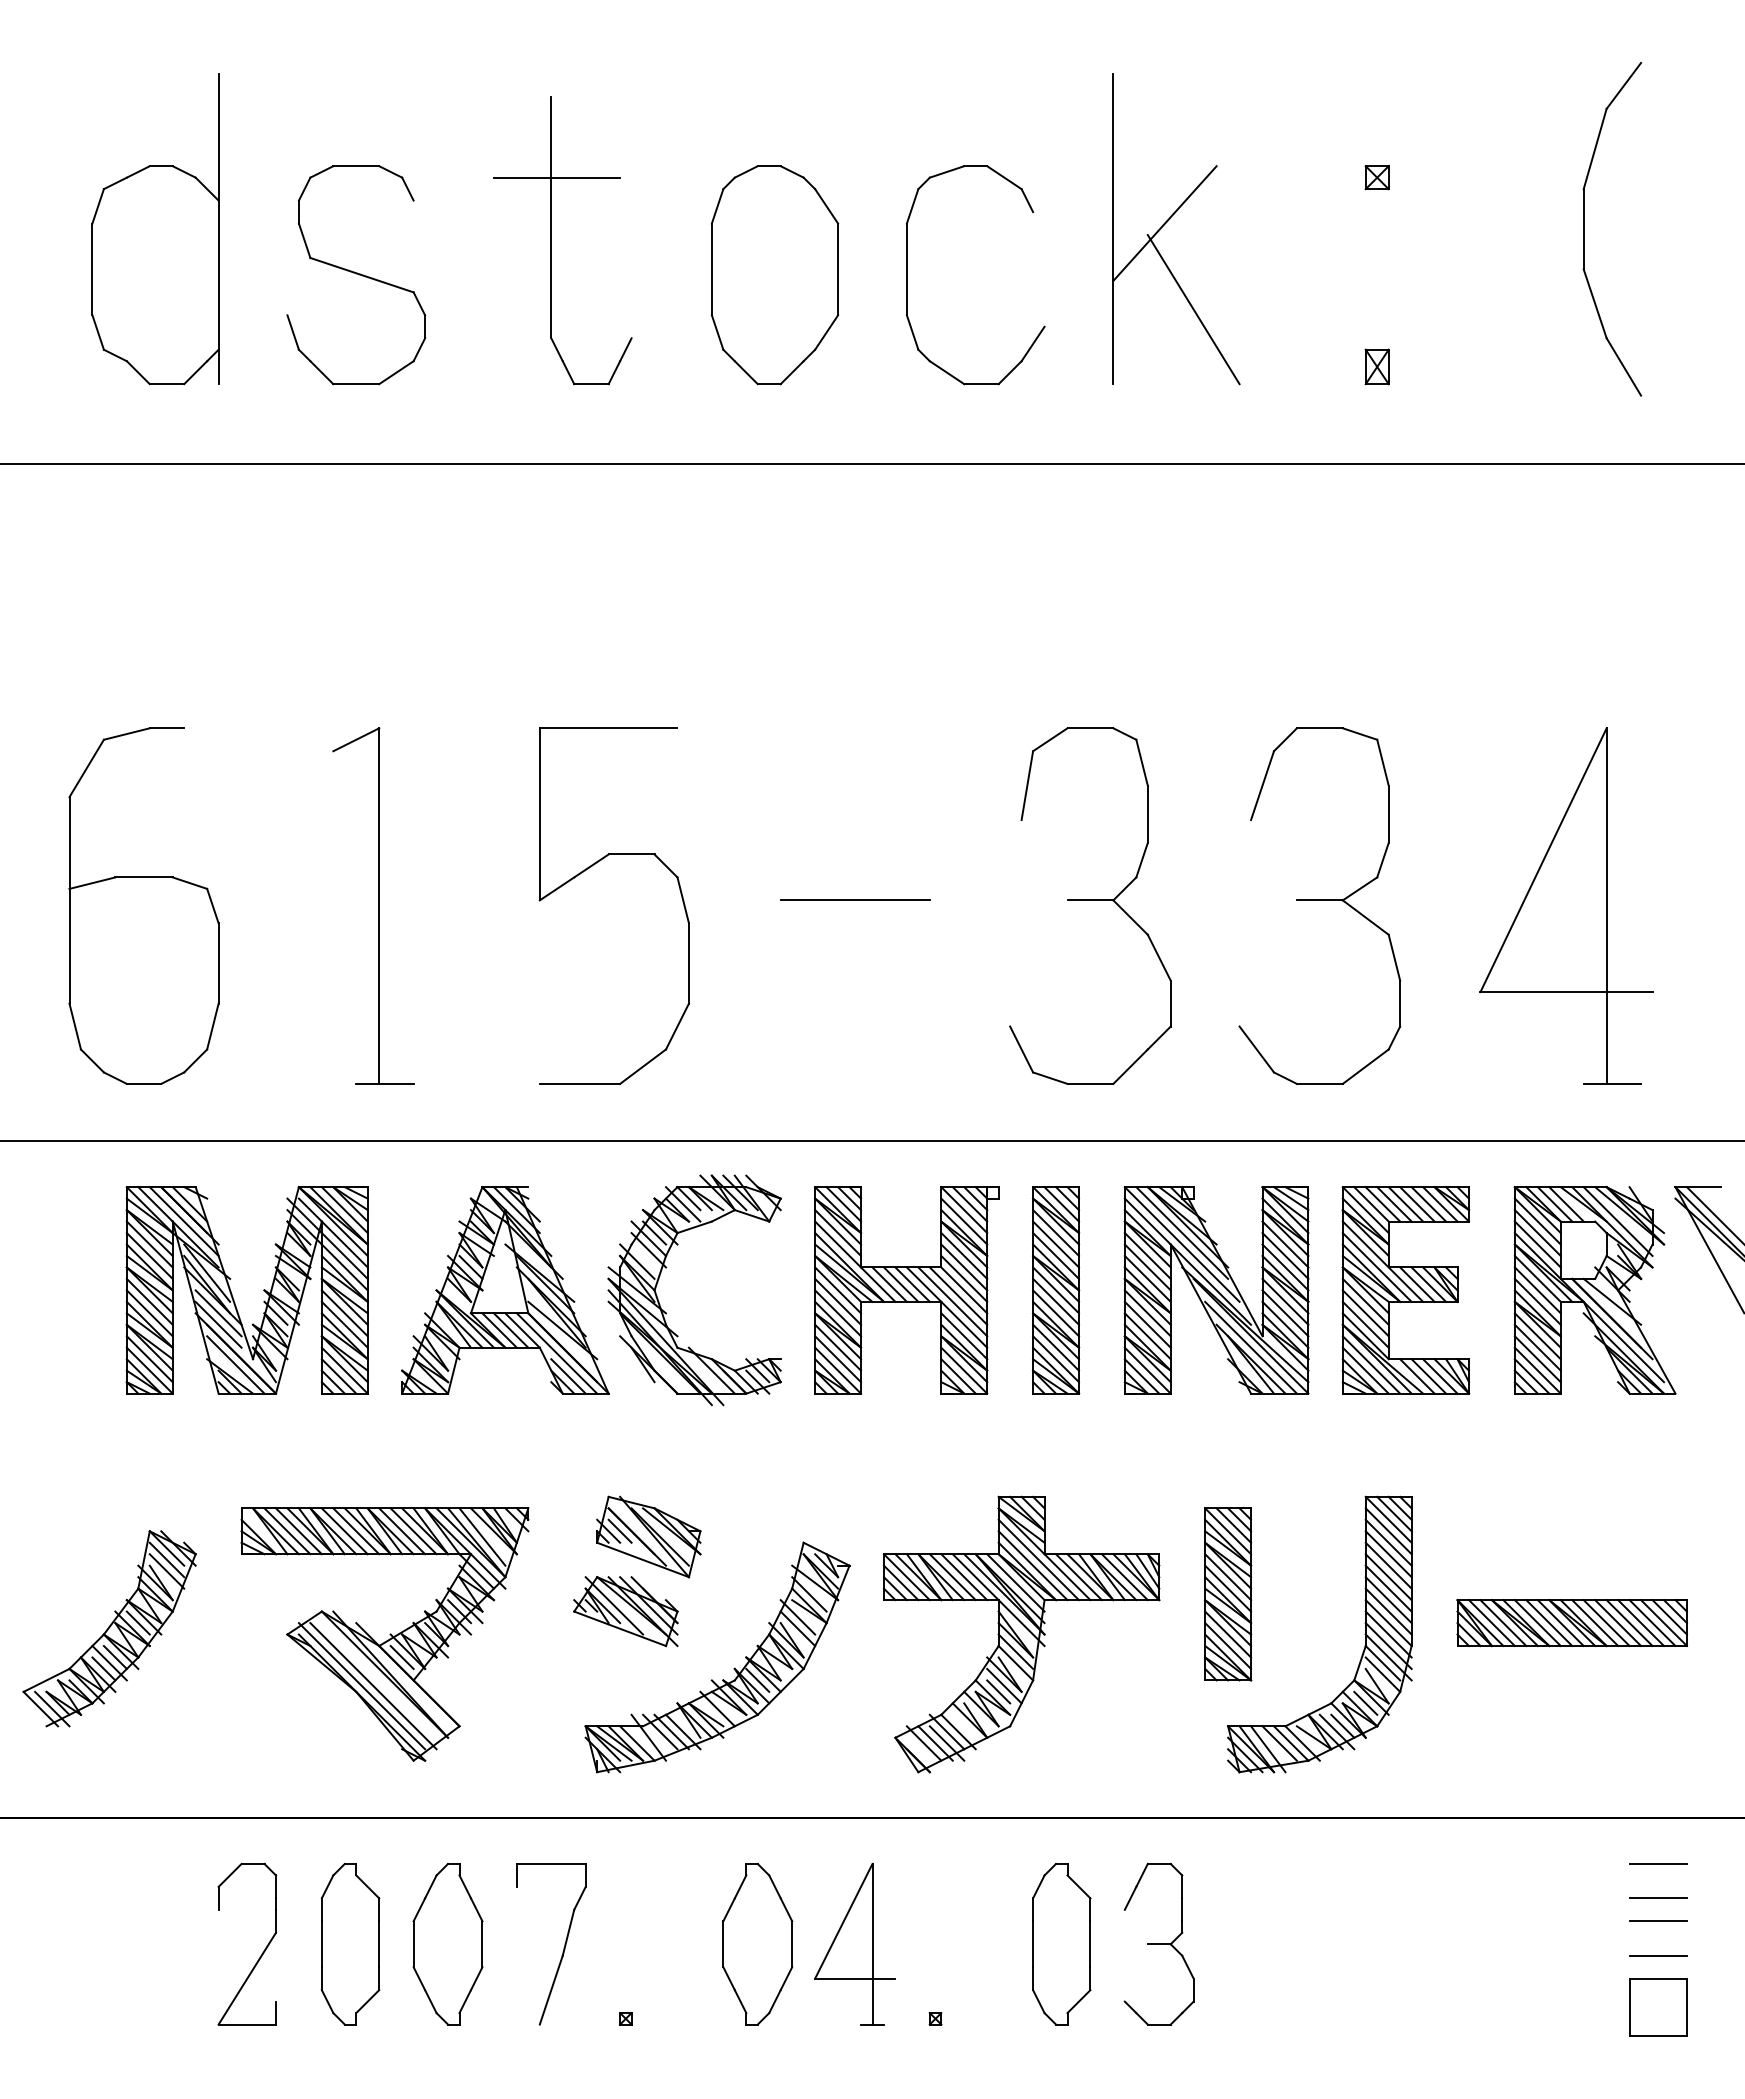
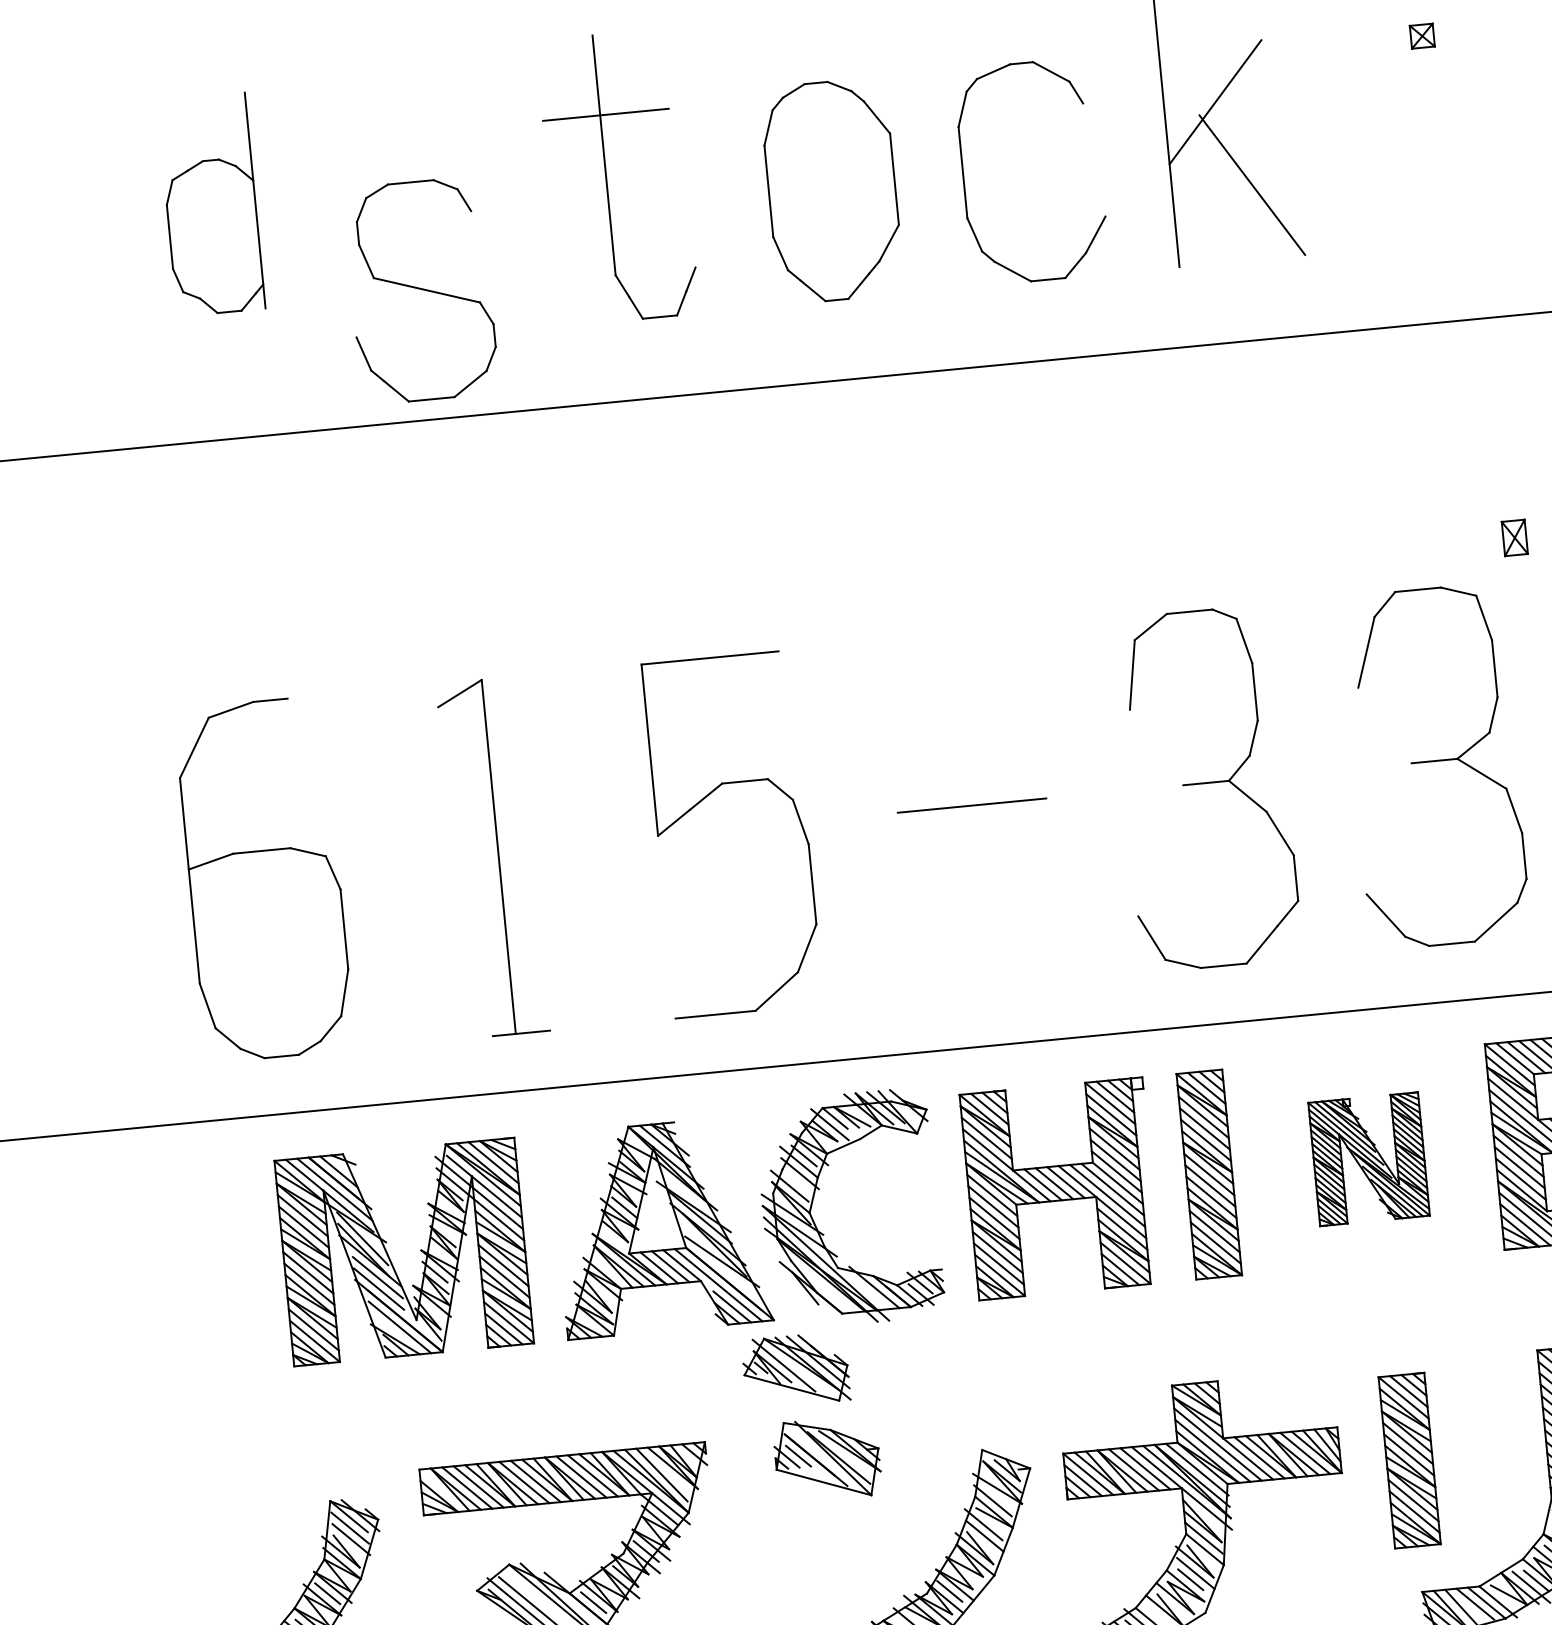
part: (155, 229) -> (211, 204), size x0.7
part: (356, 275) -> (421, 291), moved
part: (1376, 366) -> (1514, 537), moved
part: (1216, 1290) -> (1369, 1159), size x0.6
part: (625, 1611) -> (795, 1370), moved

